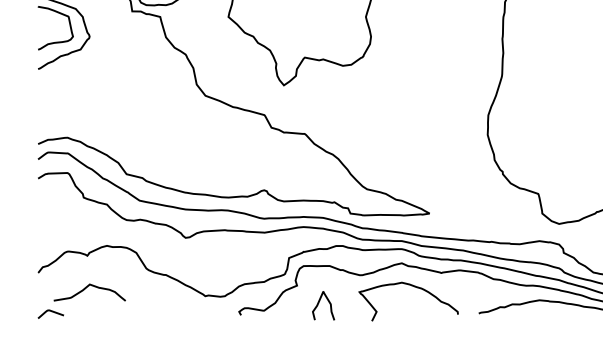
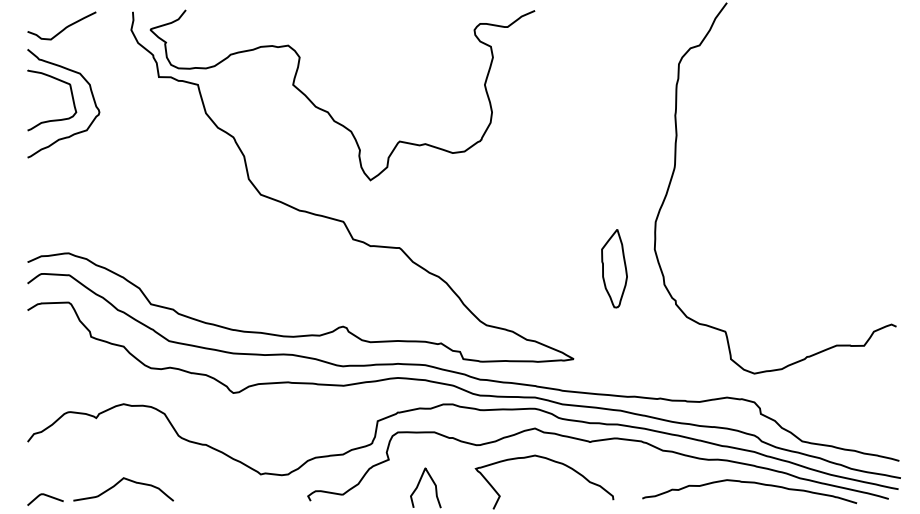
part: (458, 148) -> (614, 268), added
curve: (87, 287) -> (120, 482), moved

